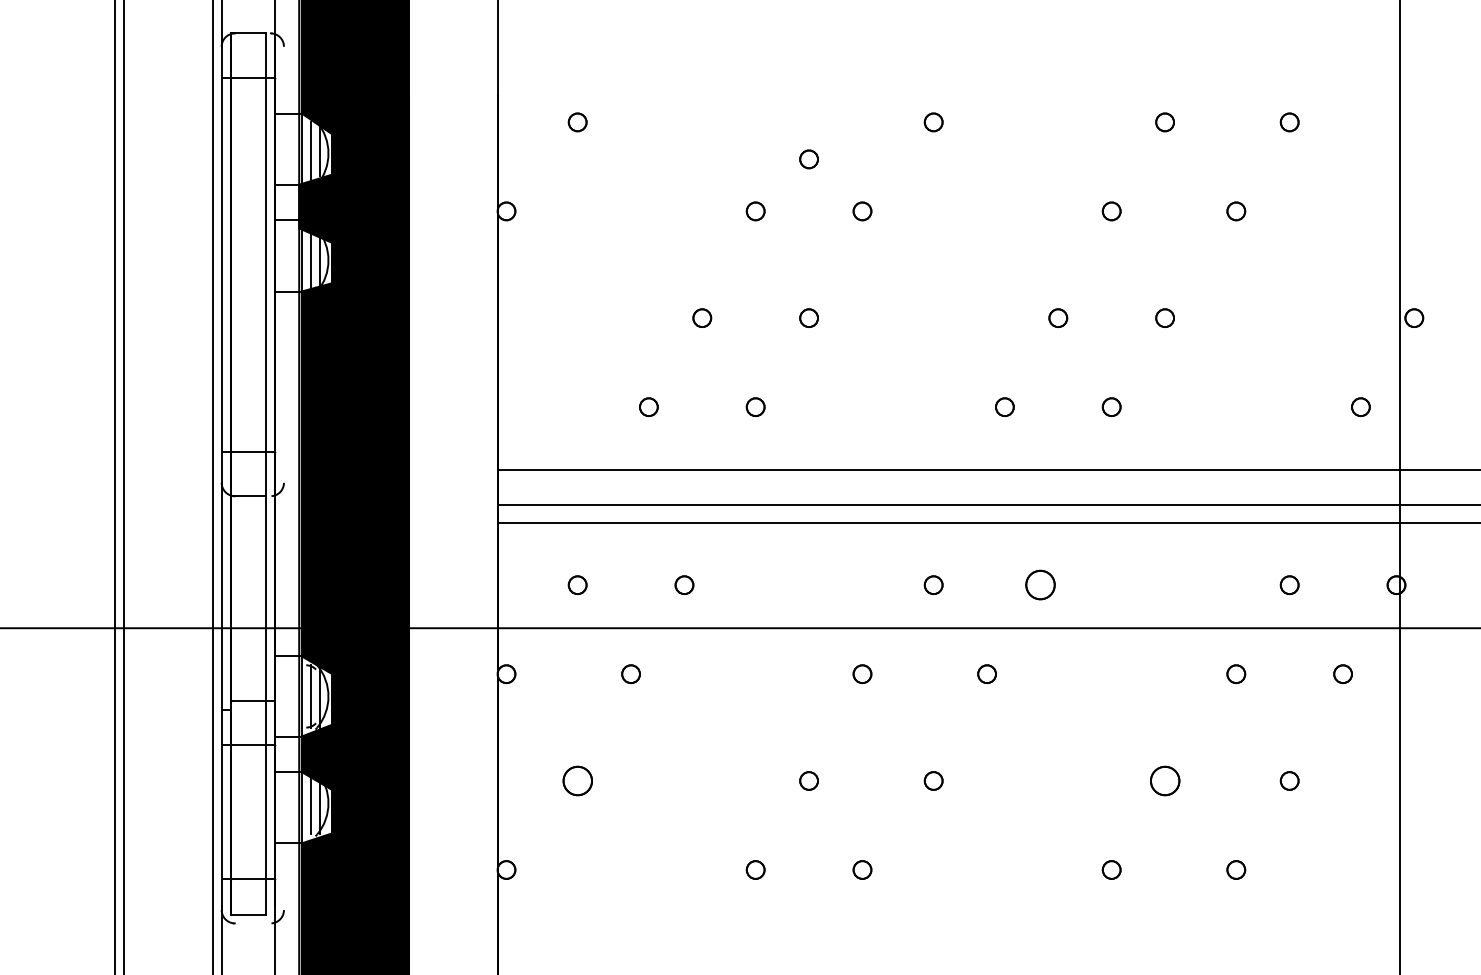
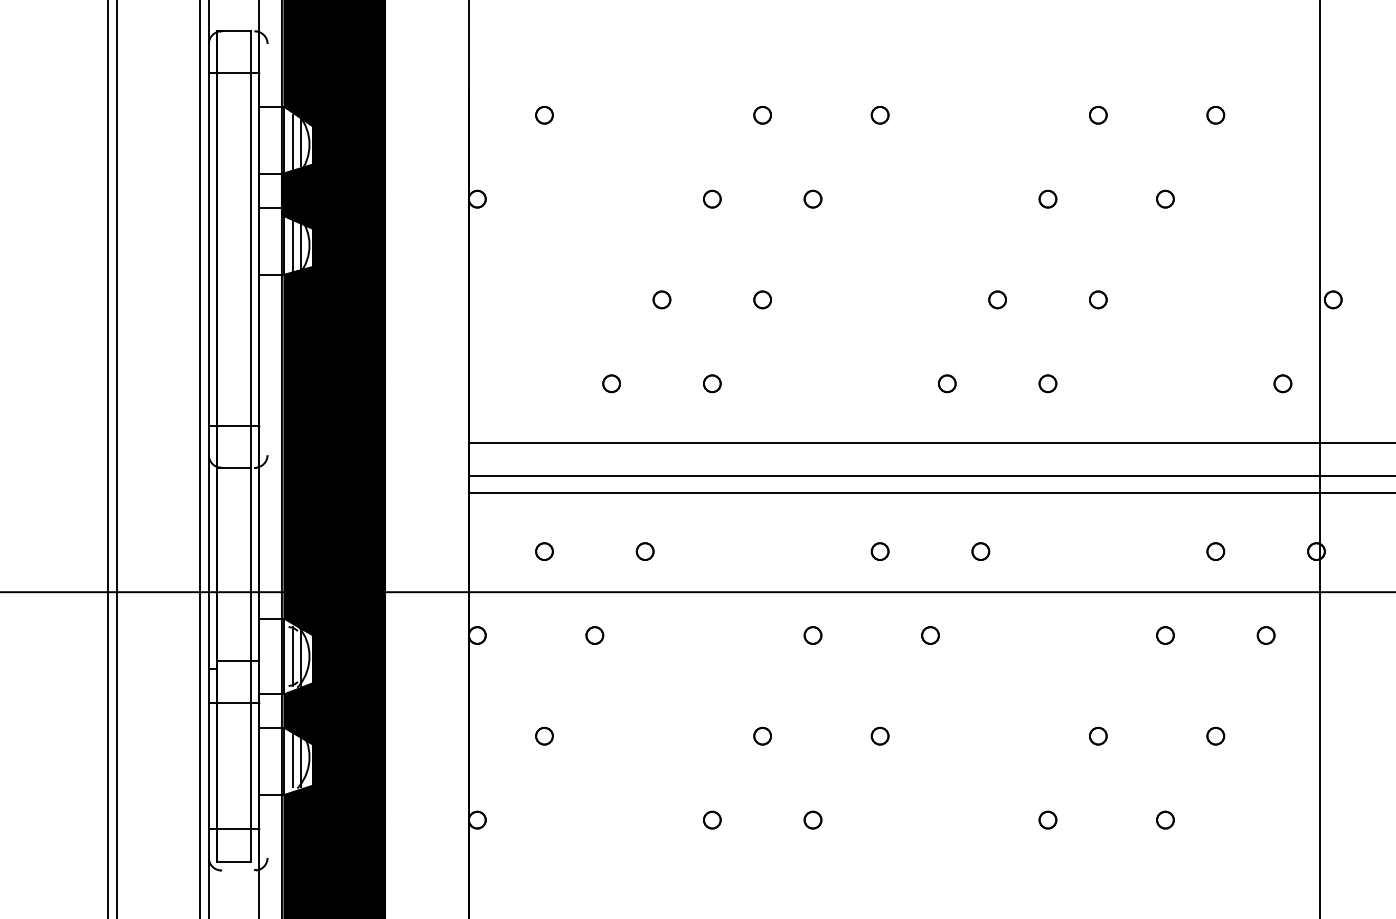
part: (808, 159) -> (762, 115), moved
part: (1040, 585) -> (980, 551), size x0.62
part: (577, 780) -> (544, 735), size x0.62
part: (1164, 780) -> (1097, 735), size x0.62

